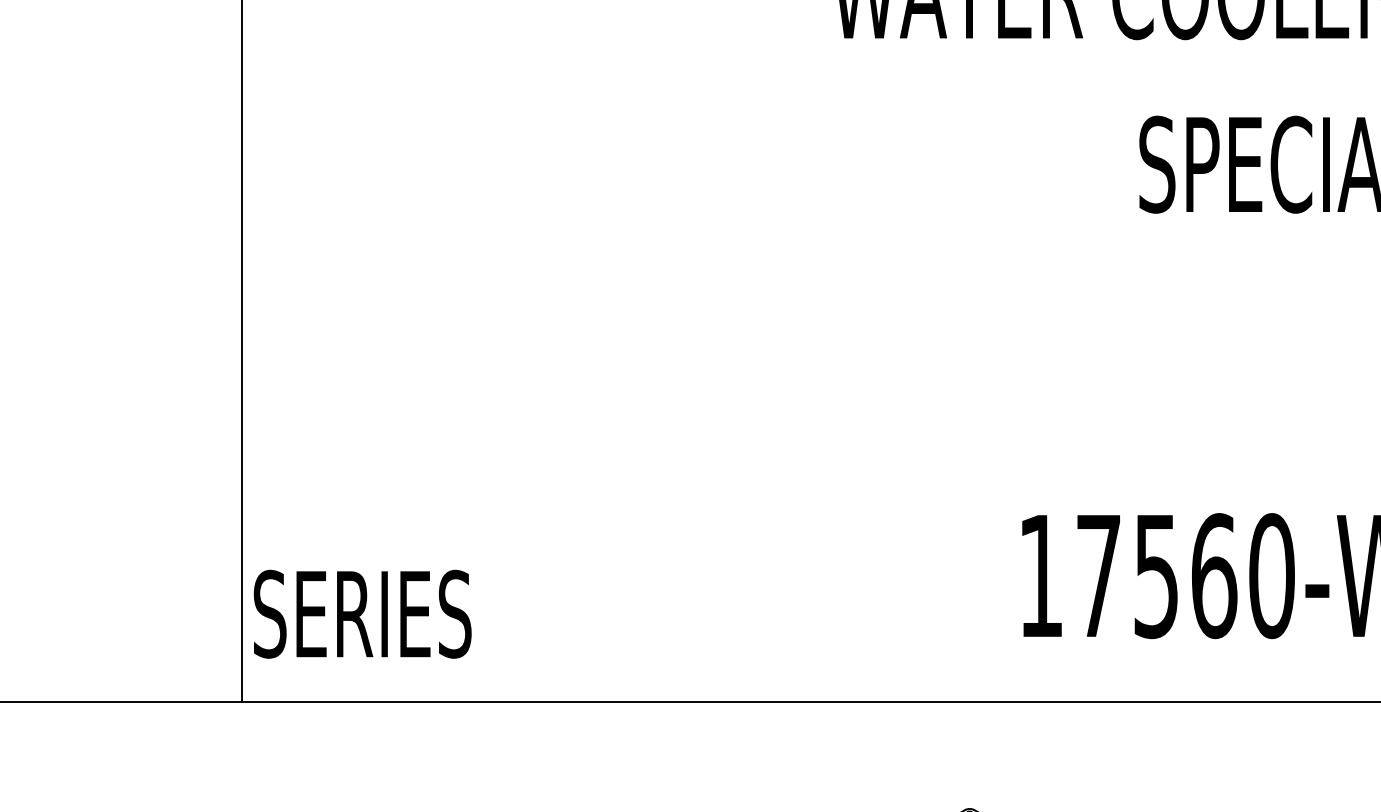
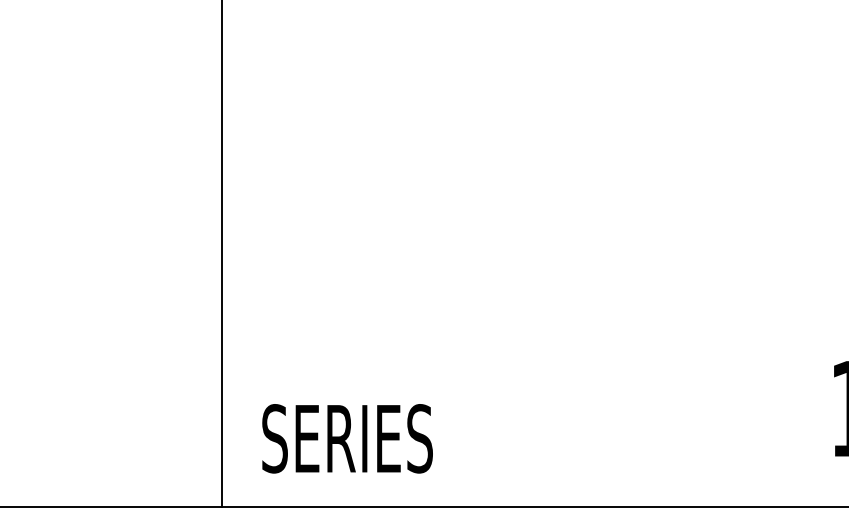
text: (362, 613) -> (347, 438), moved

